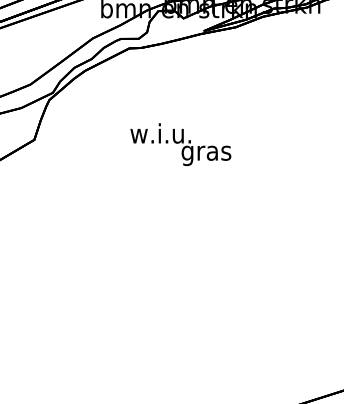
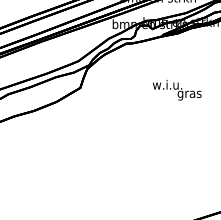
text: (181, 145) -> (177, 90), moved

